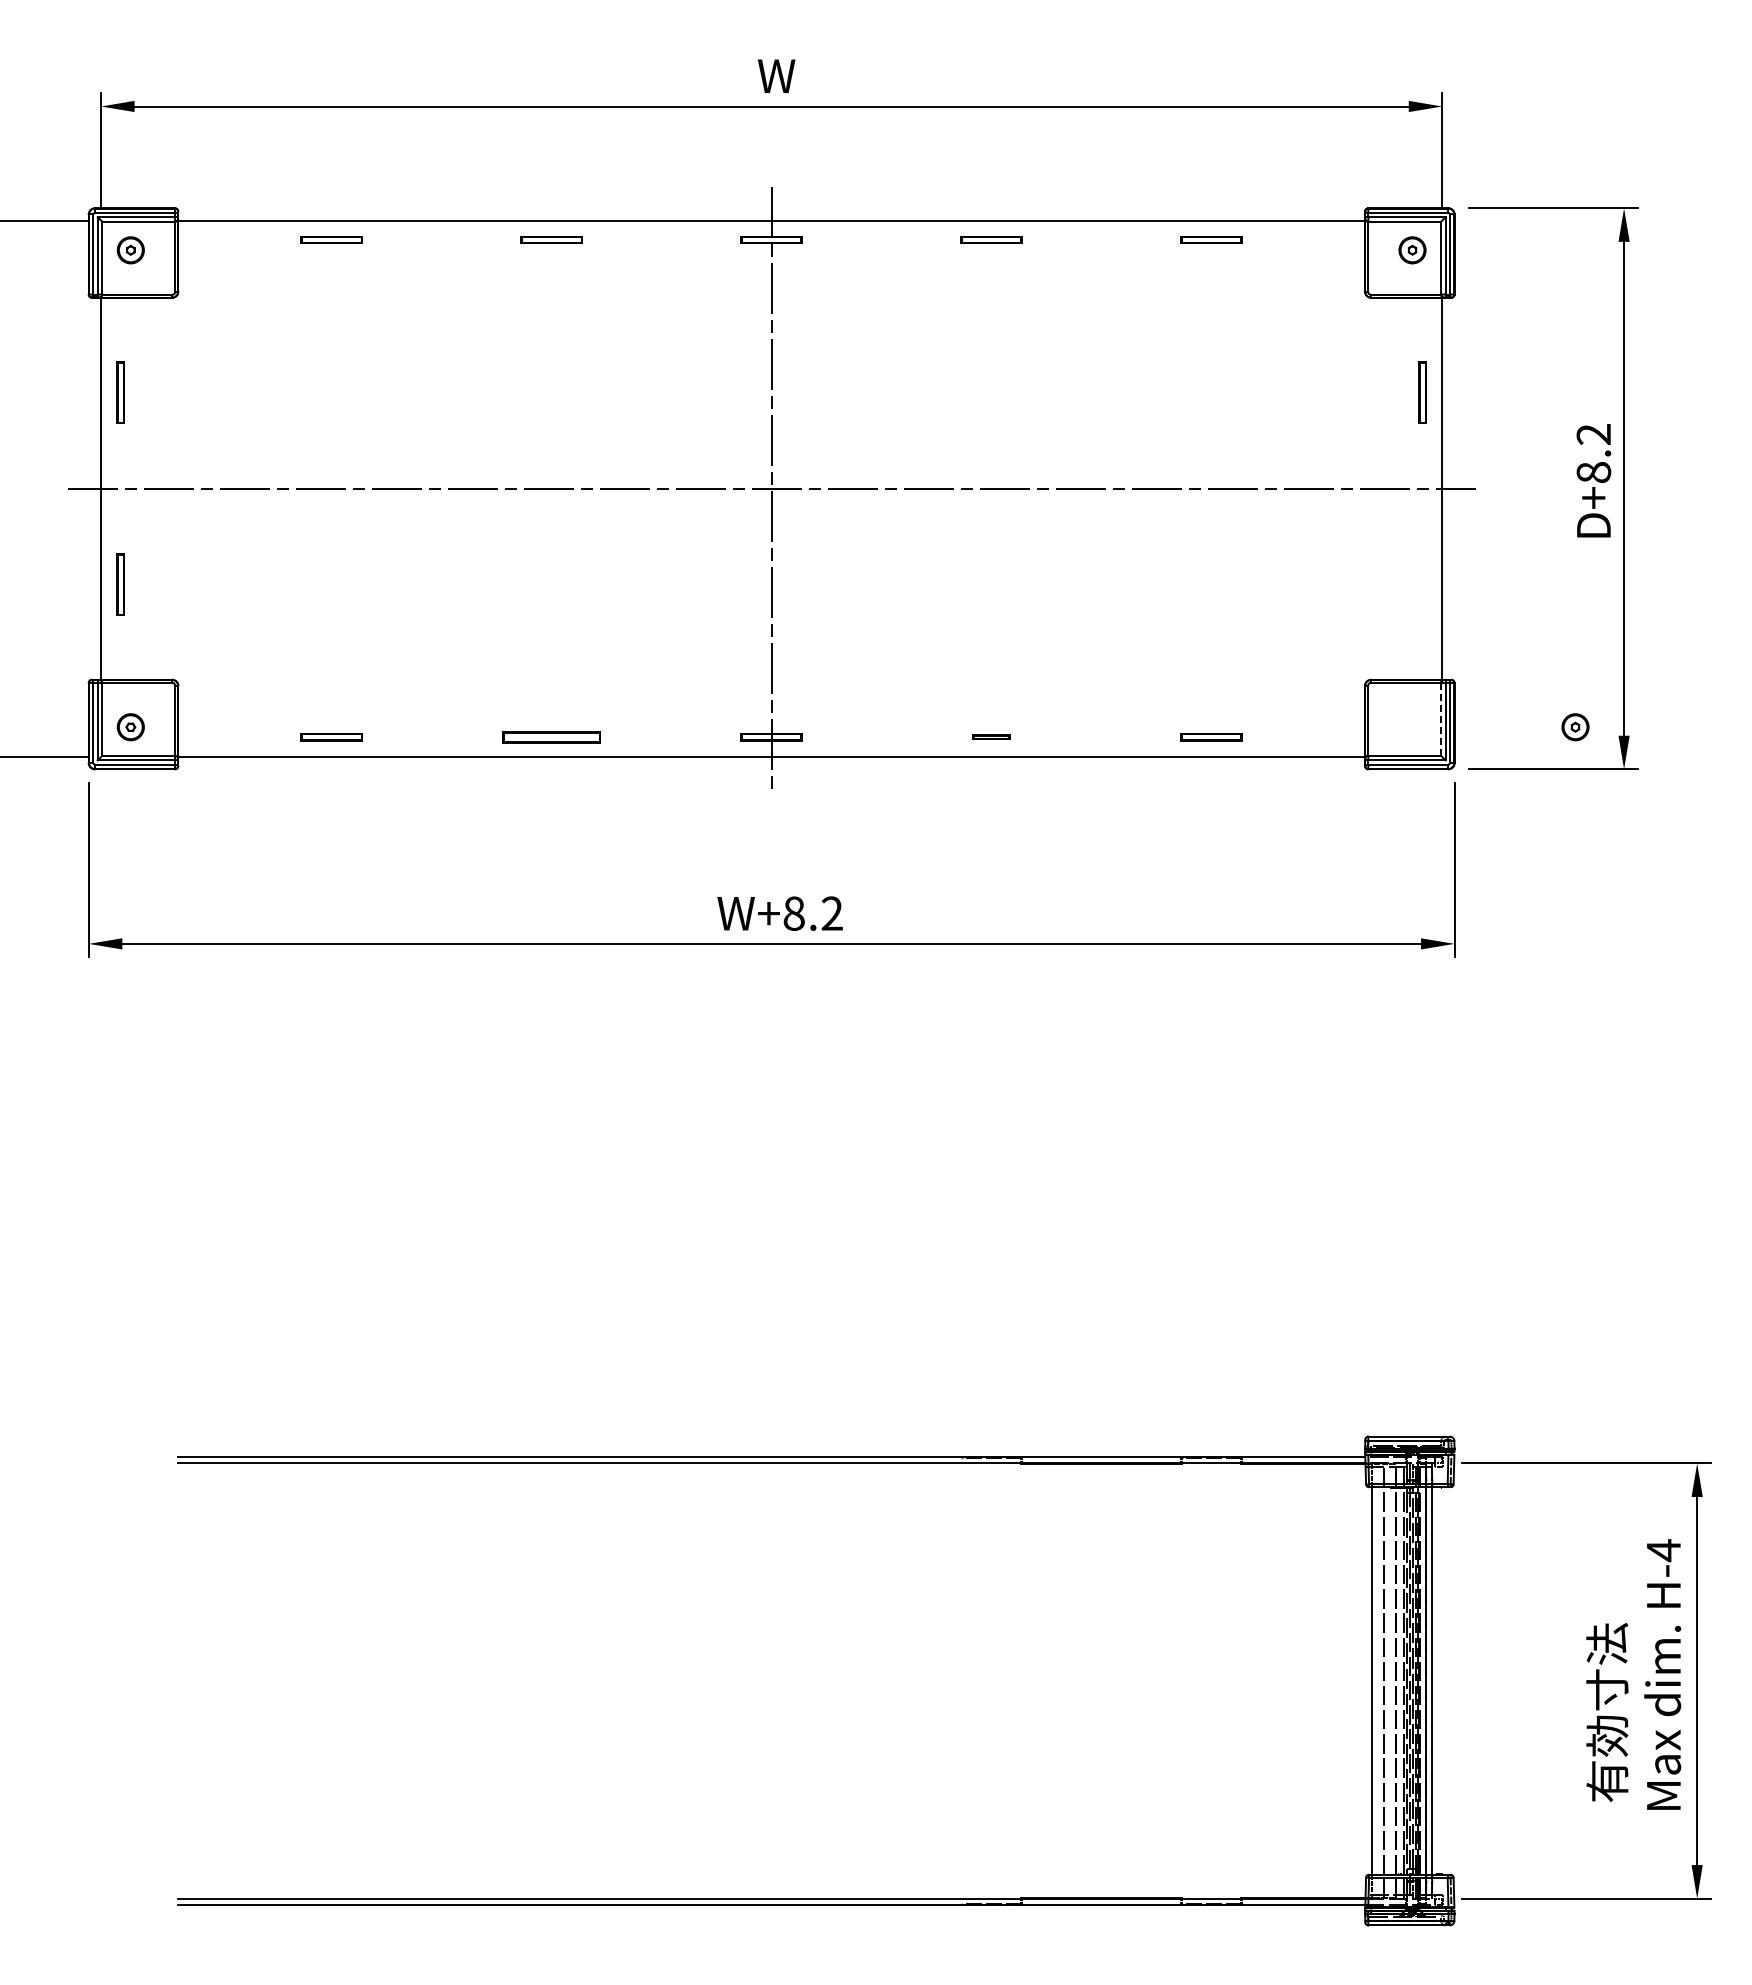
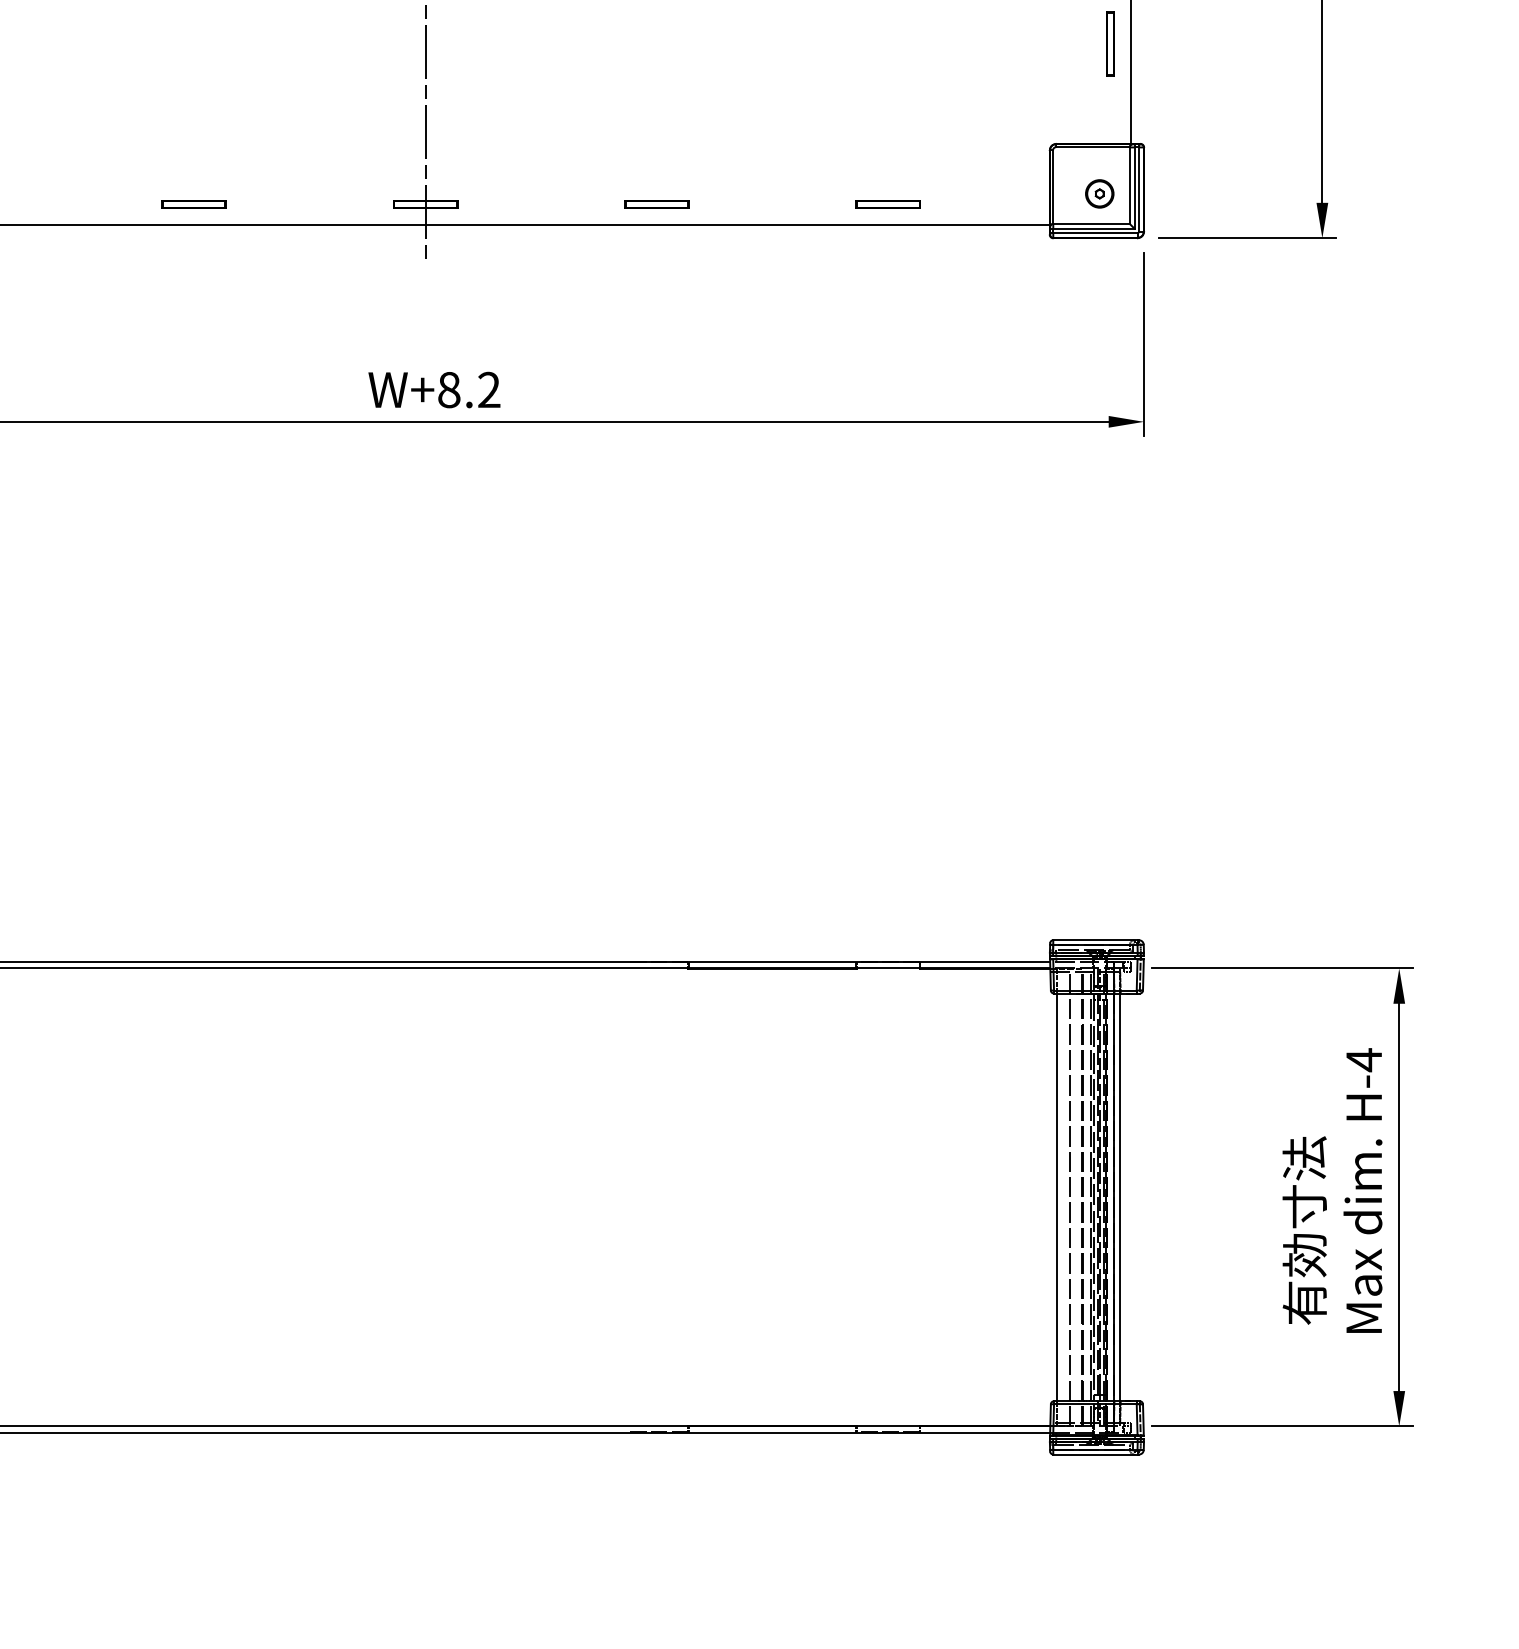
part: (1422, 584) -> (1110, 43), added
line: (1441, 719) -> (1130, 185), dashed -> solid
part: (1575, 727) -> (1099, 194), moved
part: (551, 737) -> (193, 204), size x0.62
part: (991, 737) -> (656, 204), size x1.67

